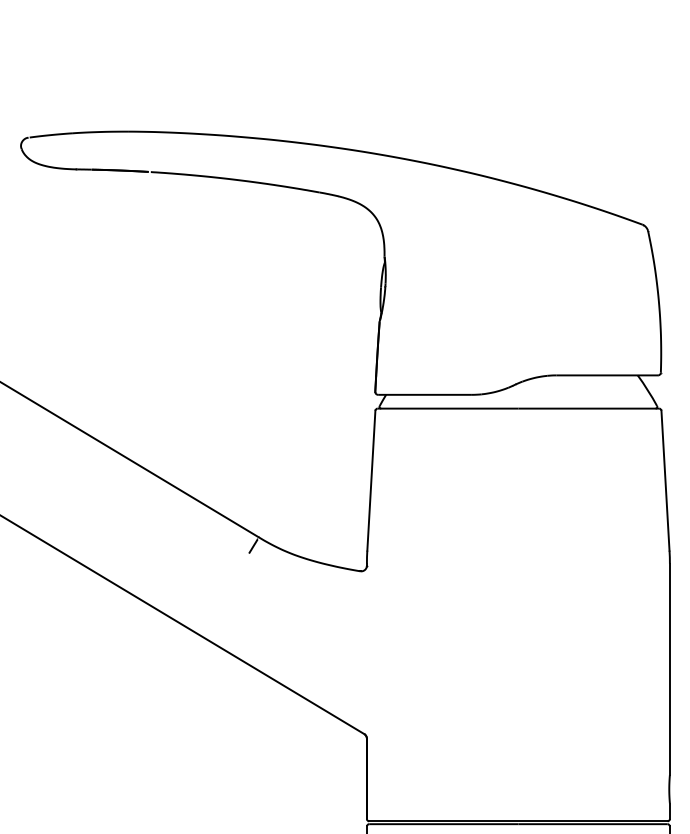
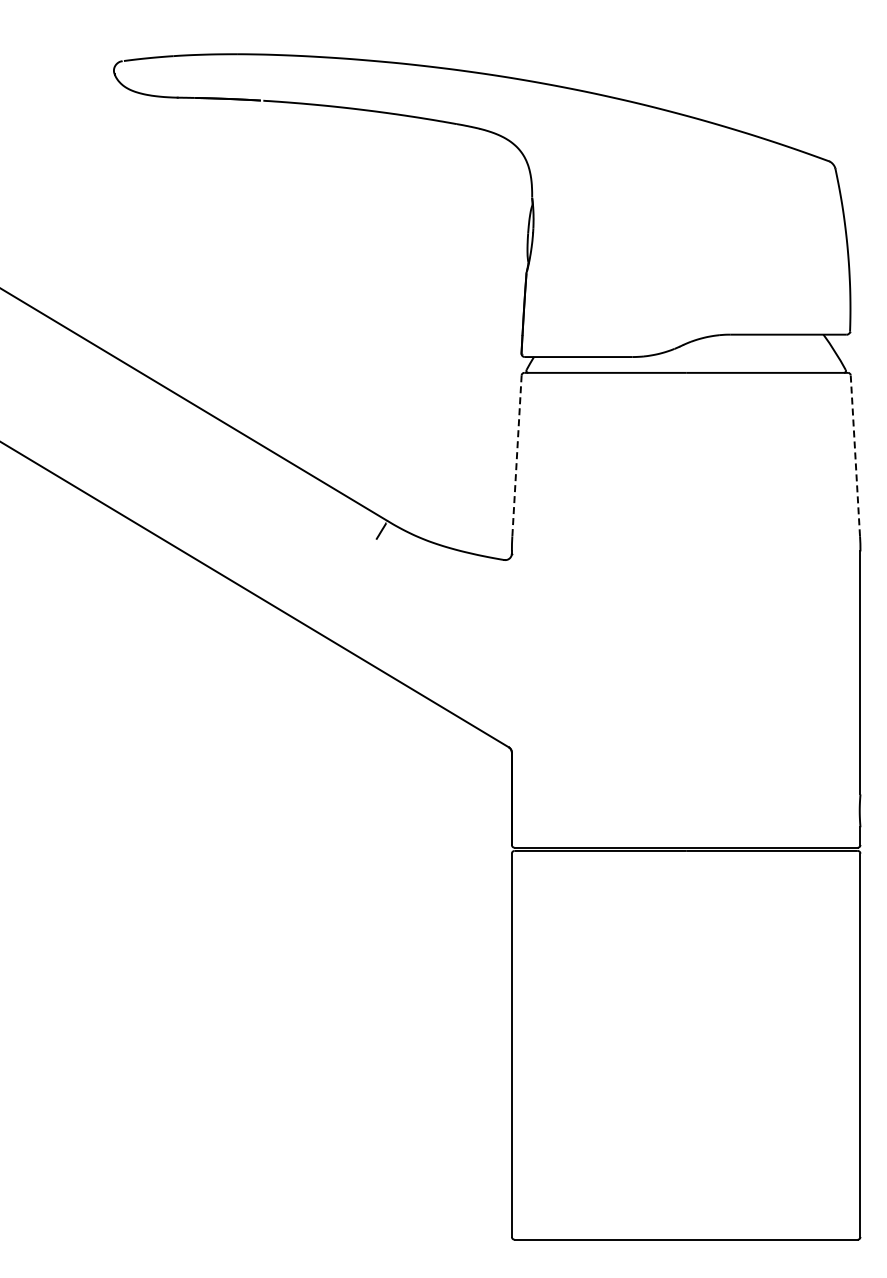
line: (371, 480) -> (517, 455), solid -> dashed
line: (665, 480) -> (855, 455), solid -> dashed

